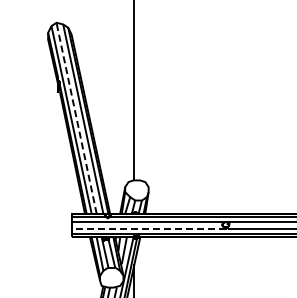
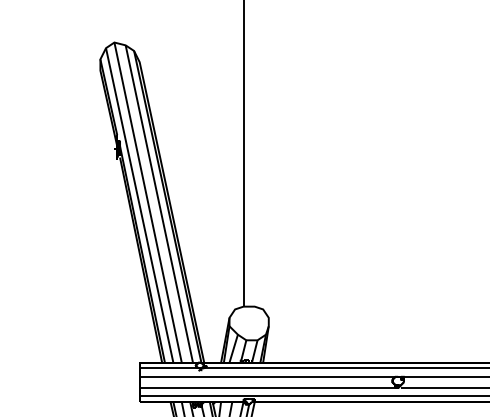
line: (76, 118) -> (147, 202), dashed -> solid
line: (145, 228) -> (263, 387), dashed -> solid

